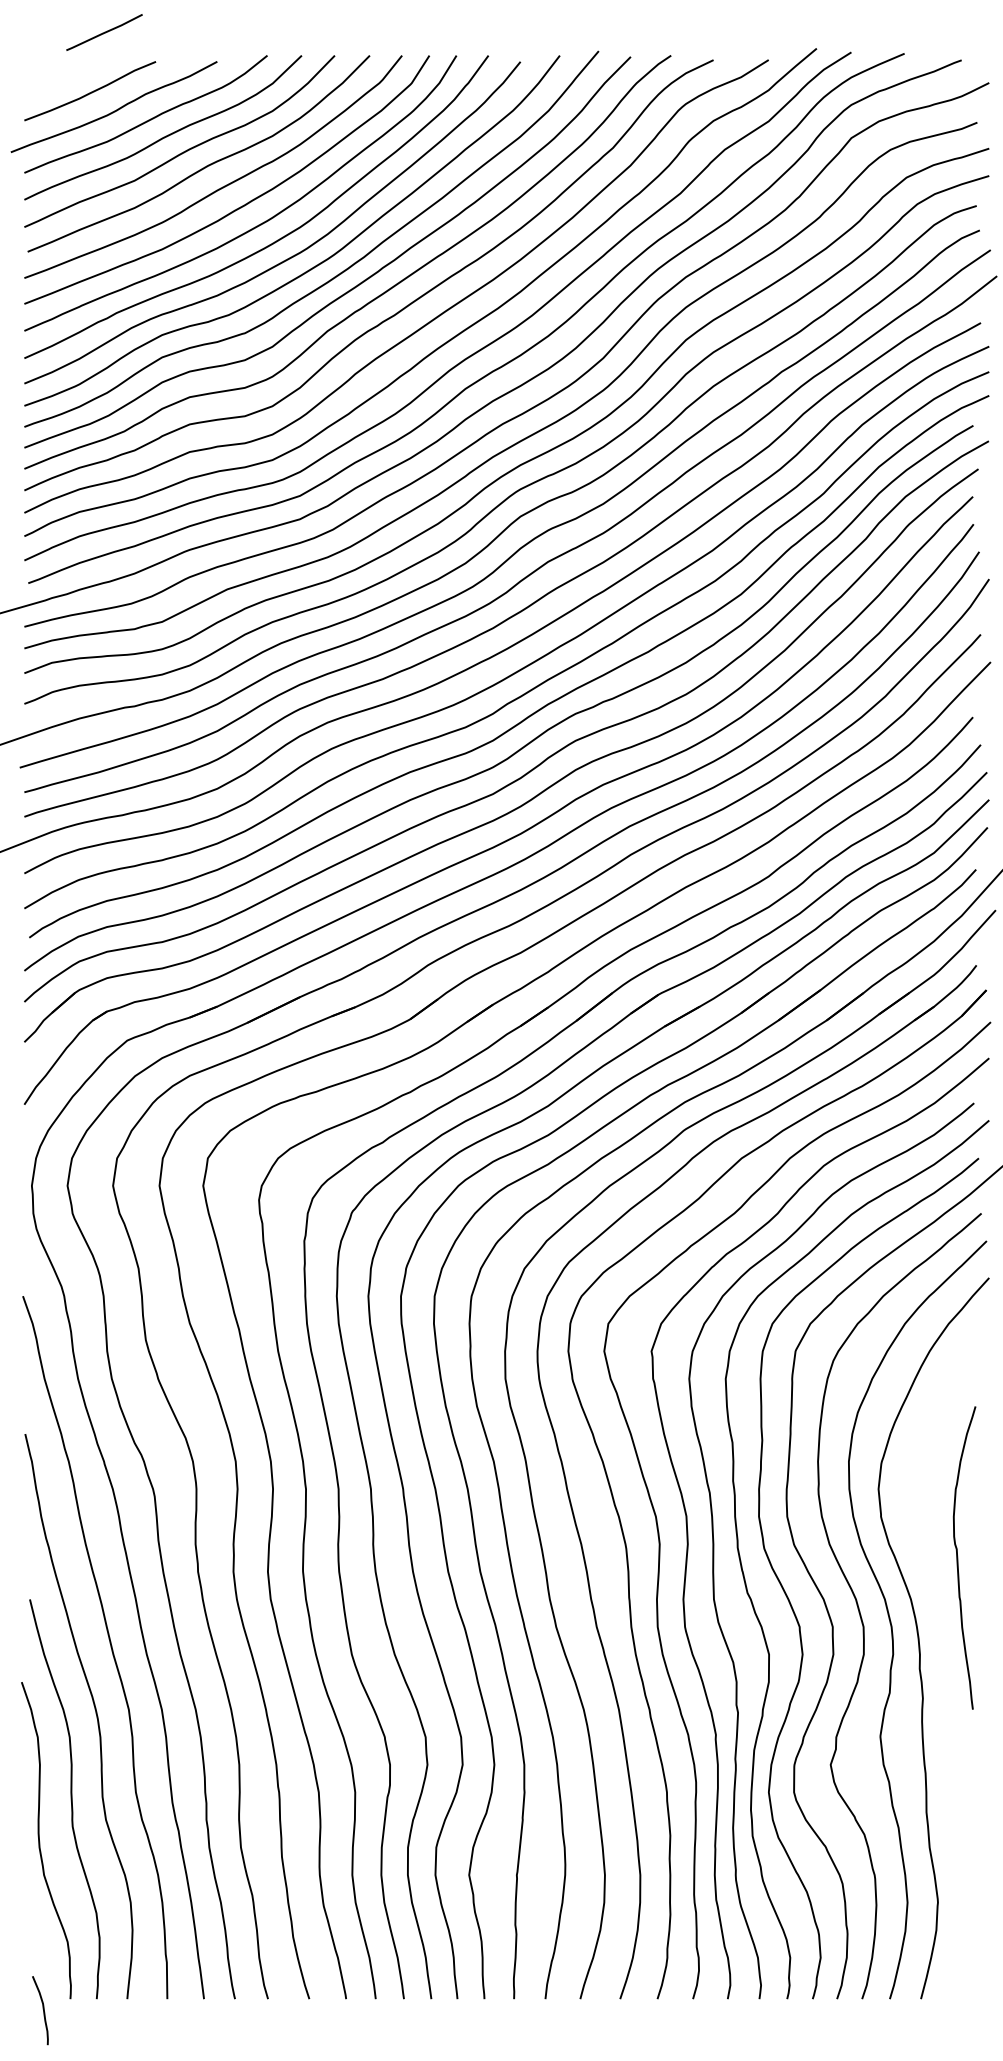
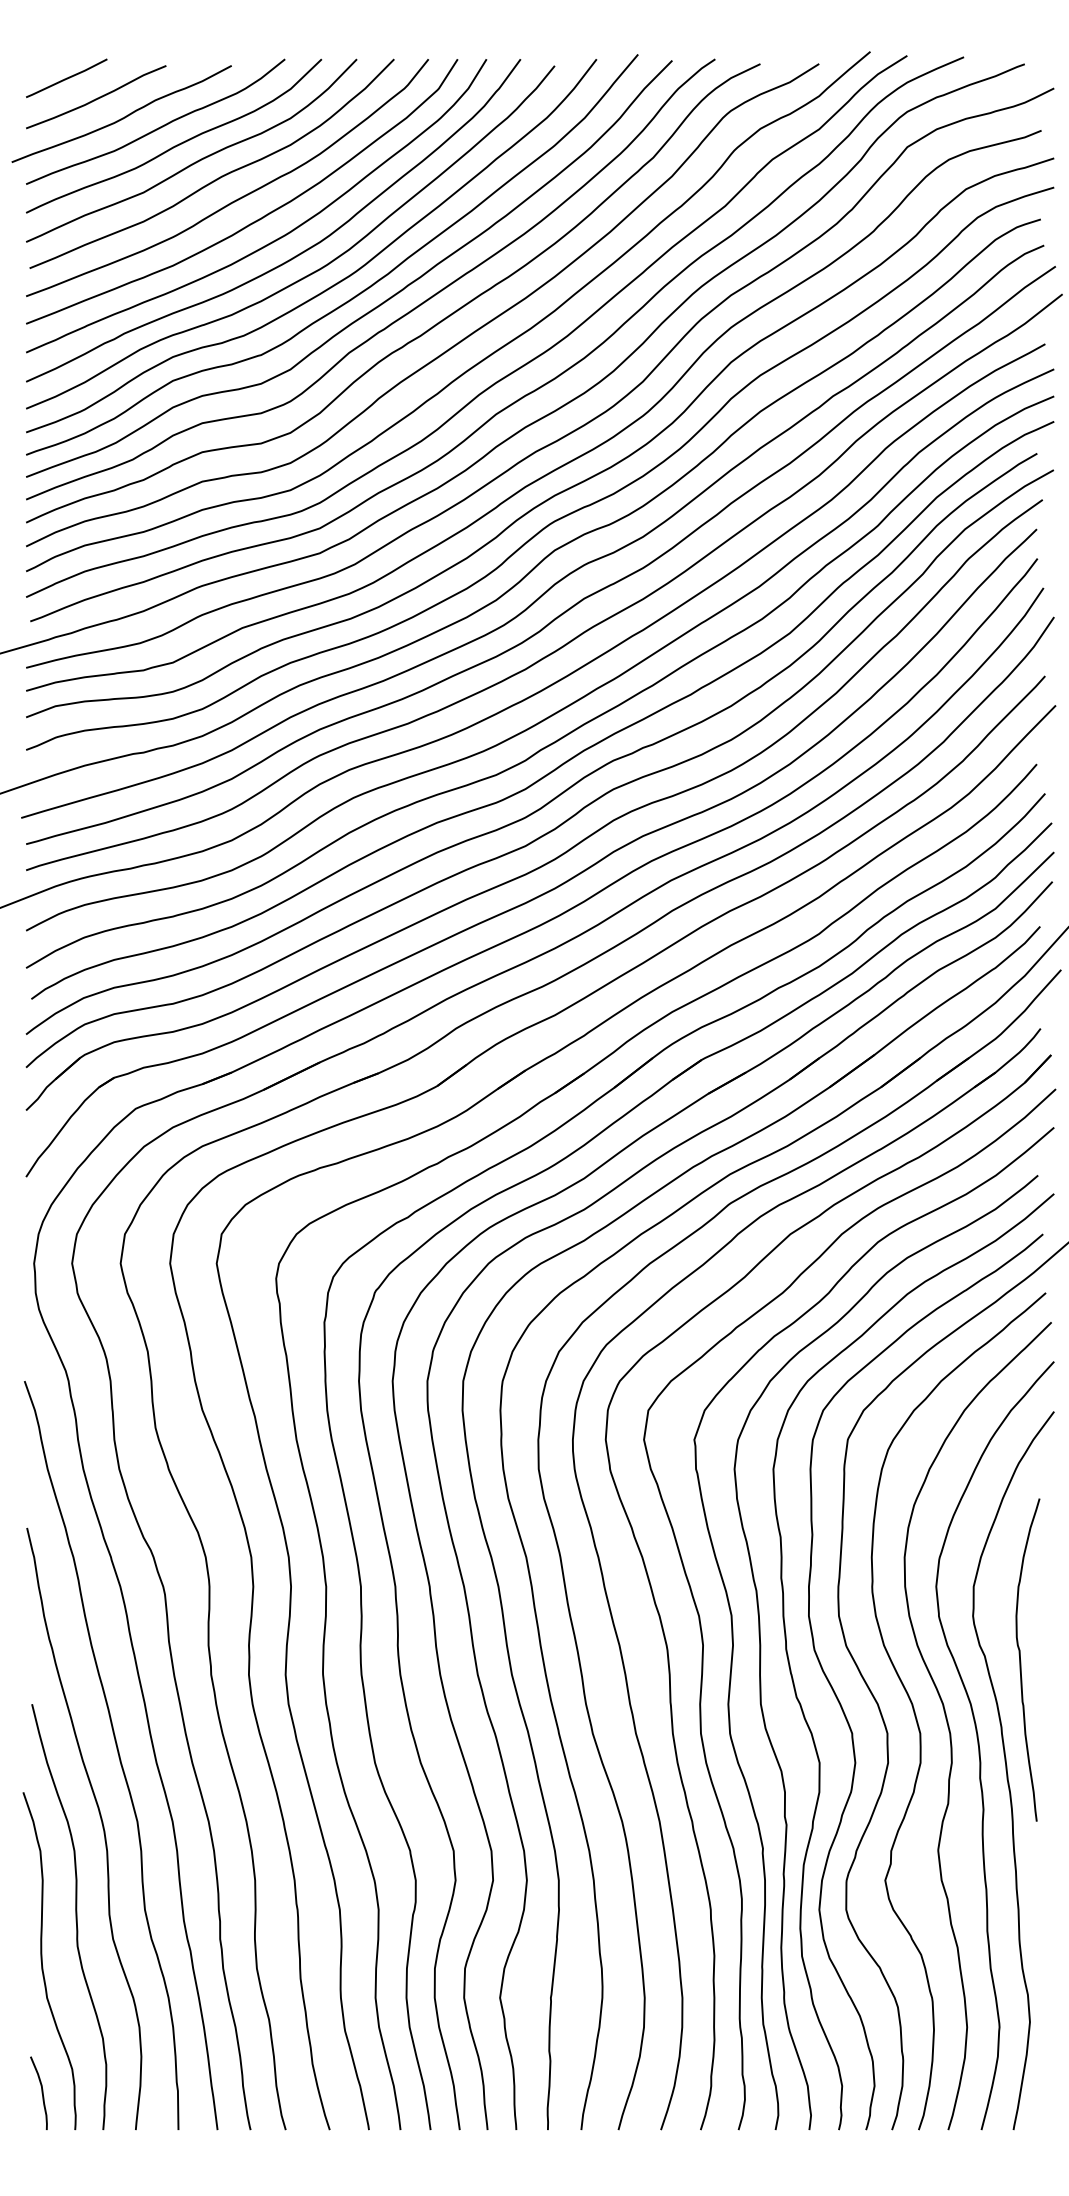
line: (104, 32) -> (66, 78), moved
curve: (945, 1661) -> (1007, 1770), added
curve: (42, 2009) -> (41, 2092), moved

